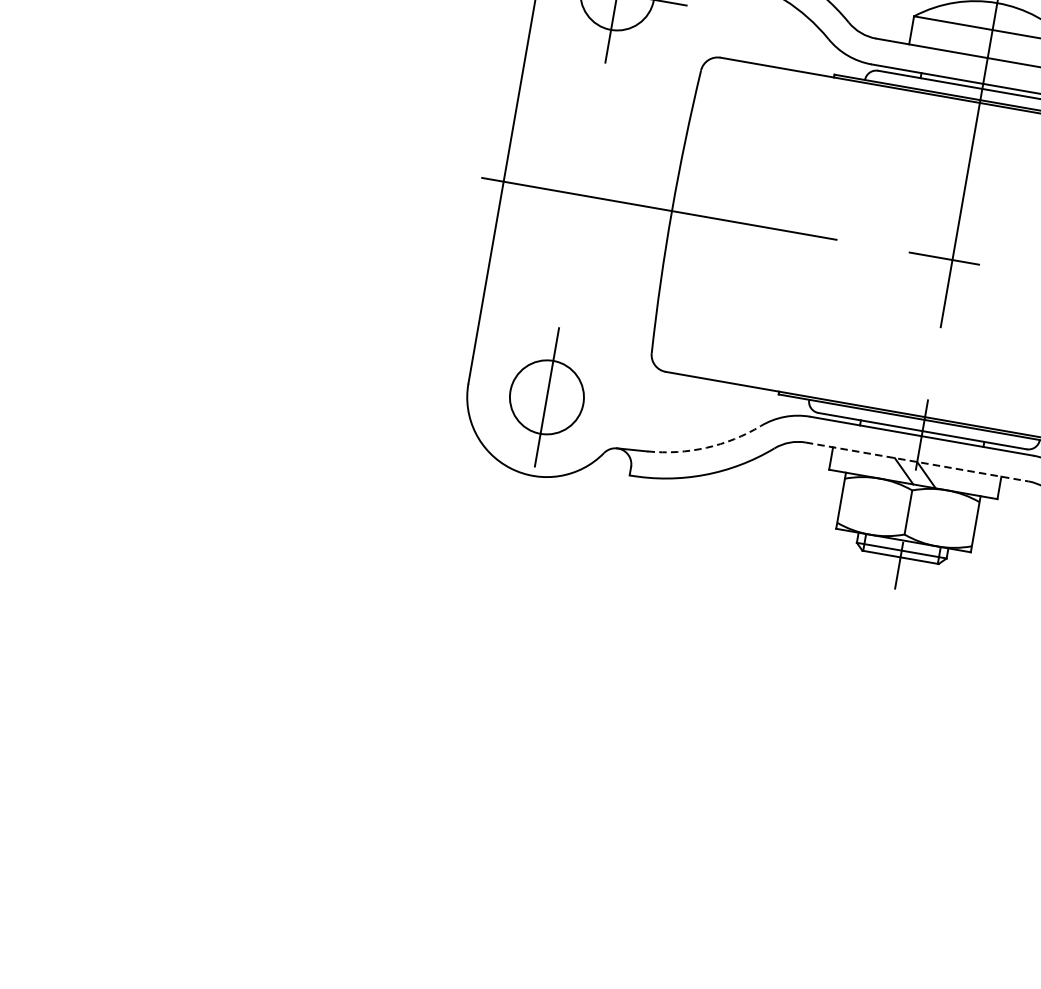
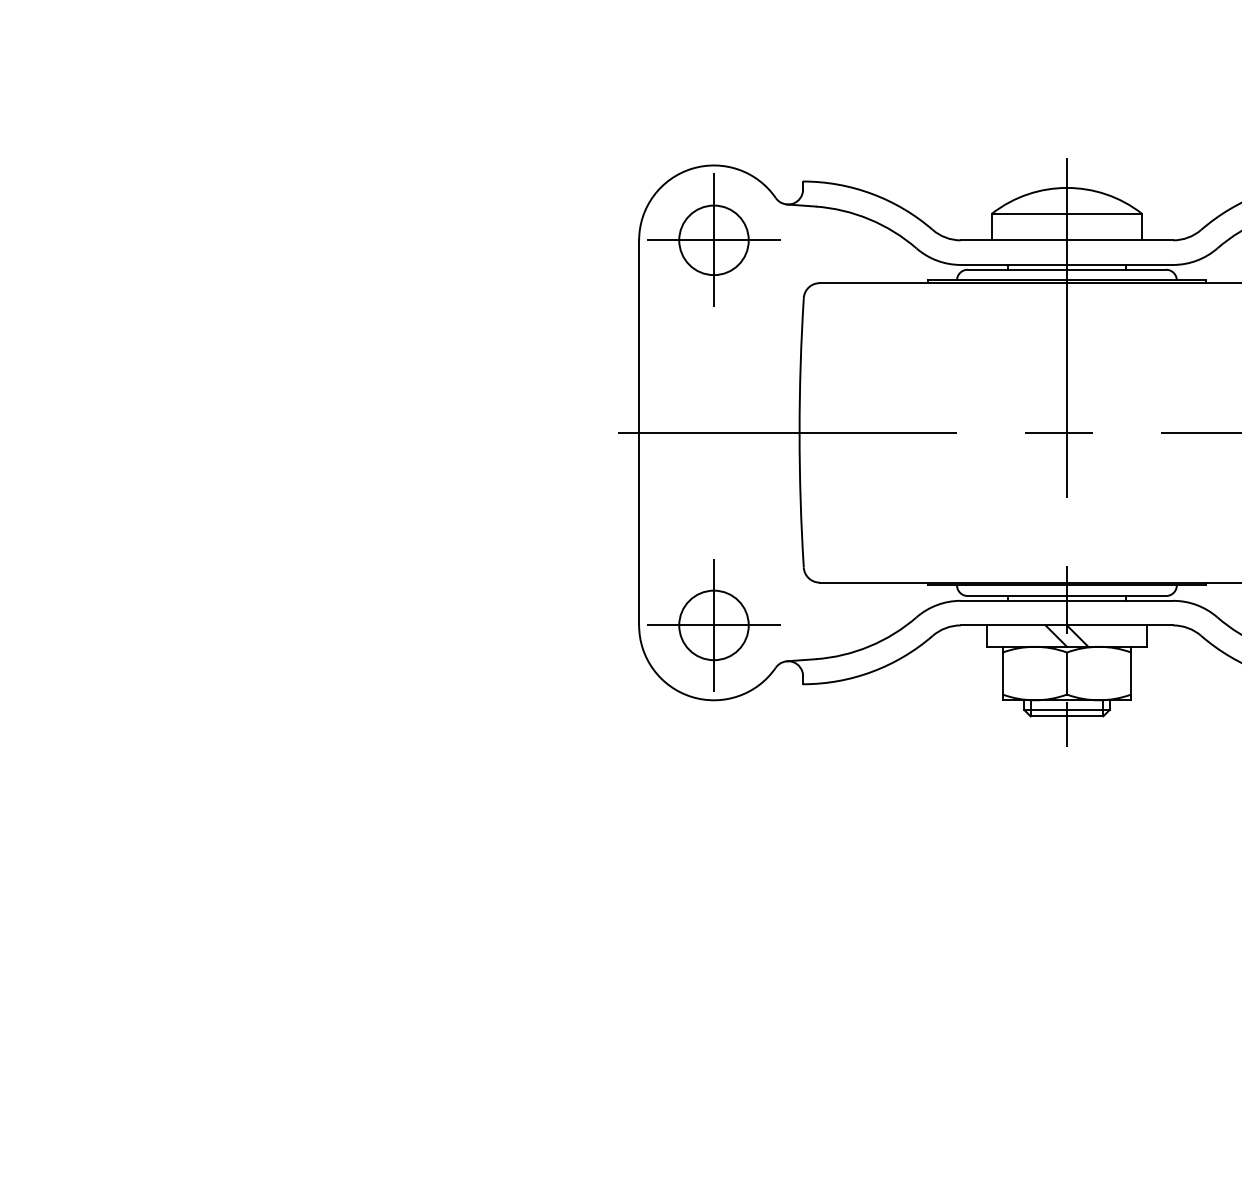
line: (546, 397) -> (713, 625), added
arc: (706, 447) -> (869, 646), dashed -> solid
line: (917, 462) -> (1067, 625), dashed -> solid

